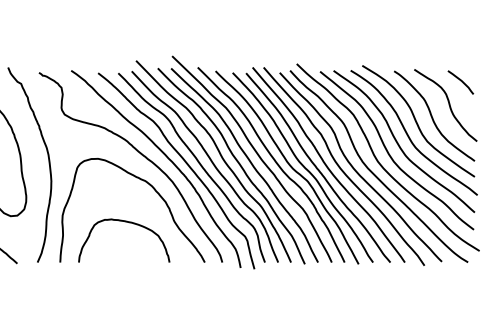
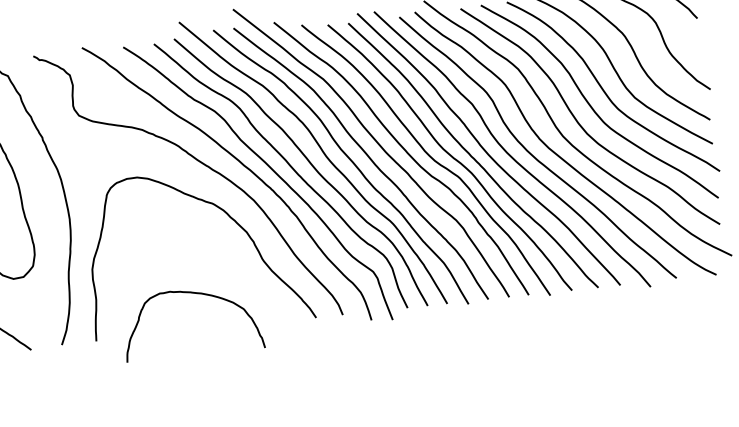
curve: (129, 223) -> (197, 295), moved

